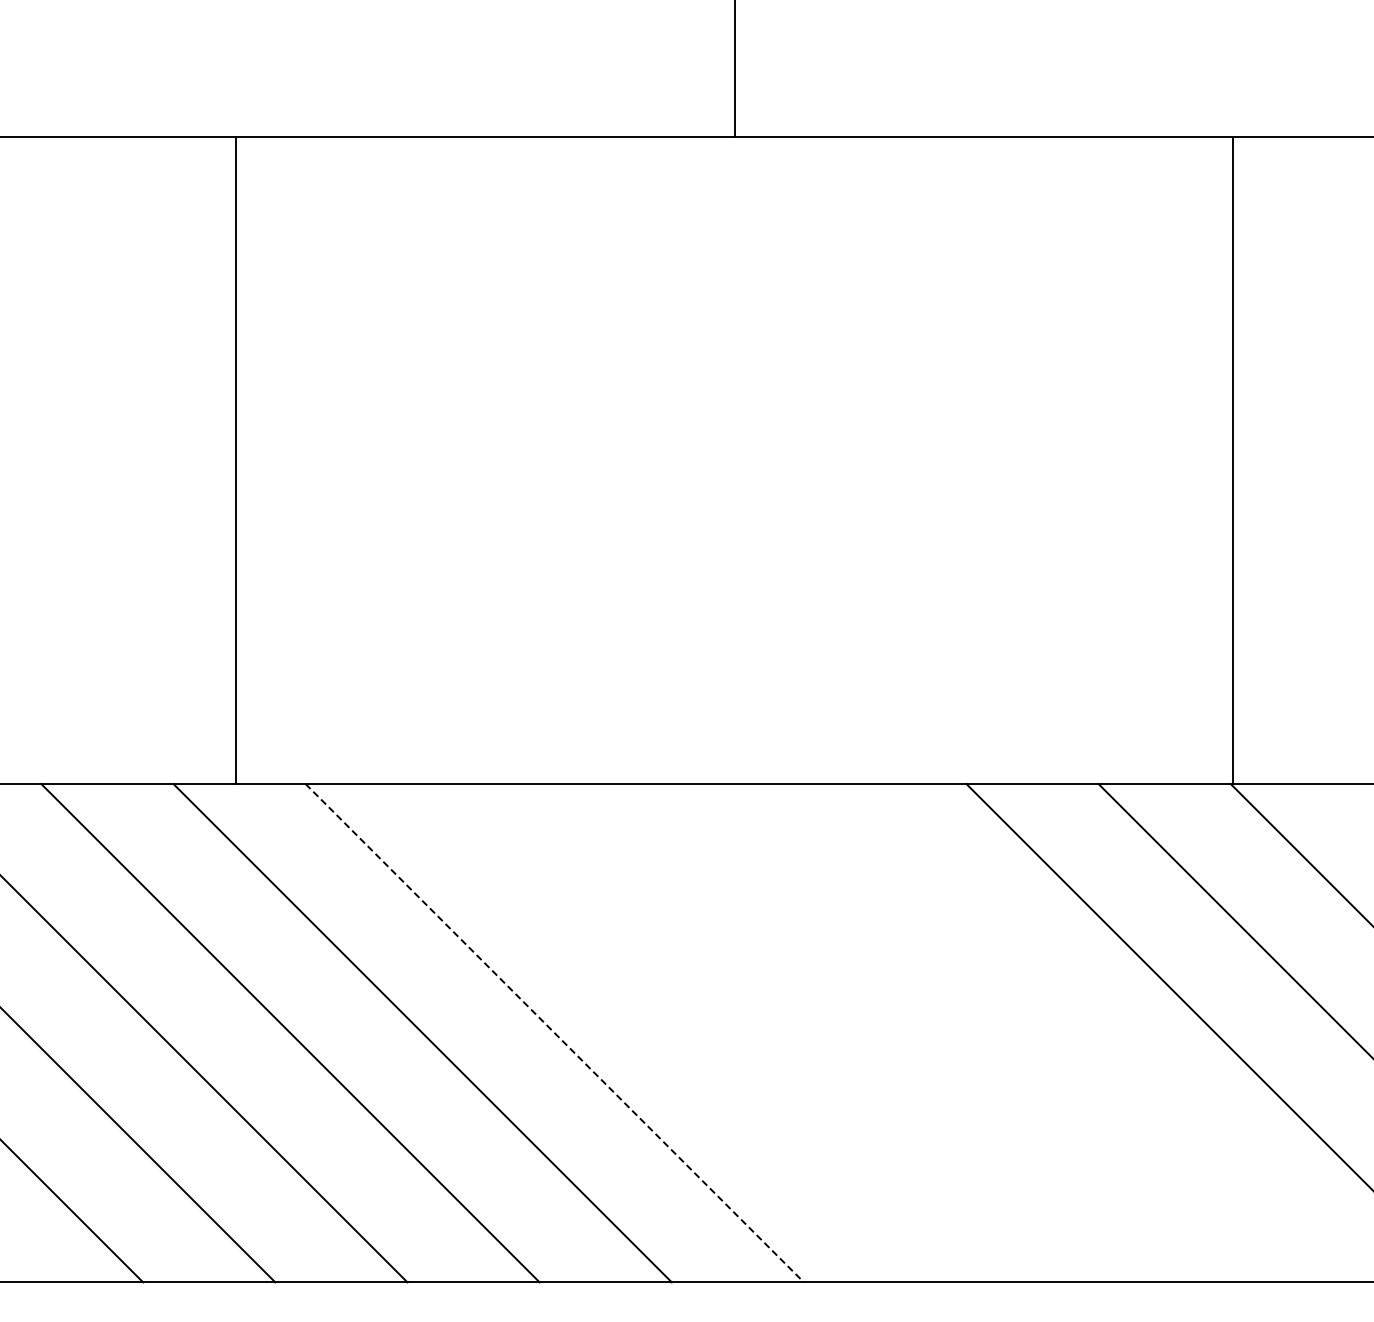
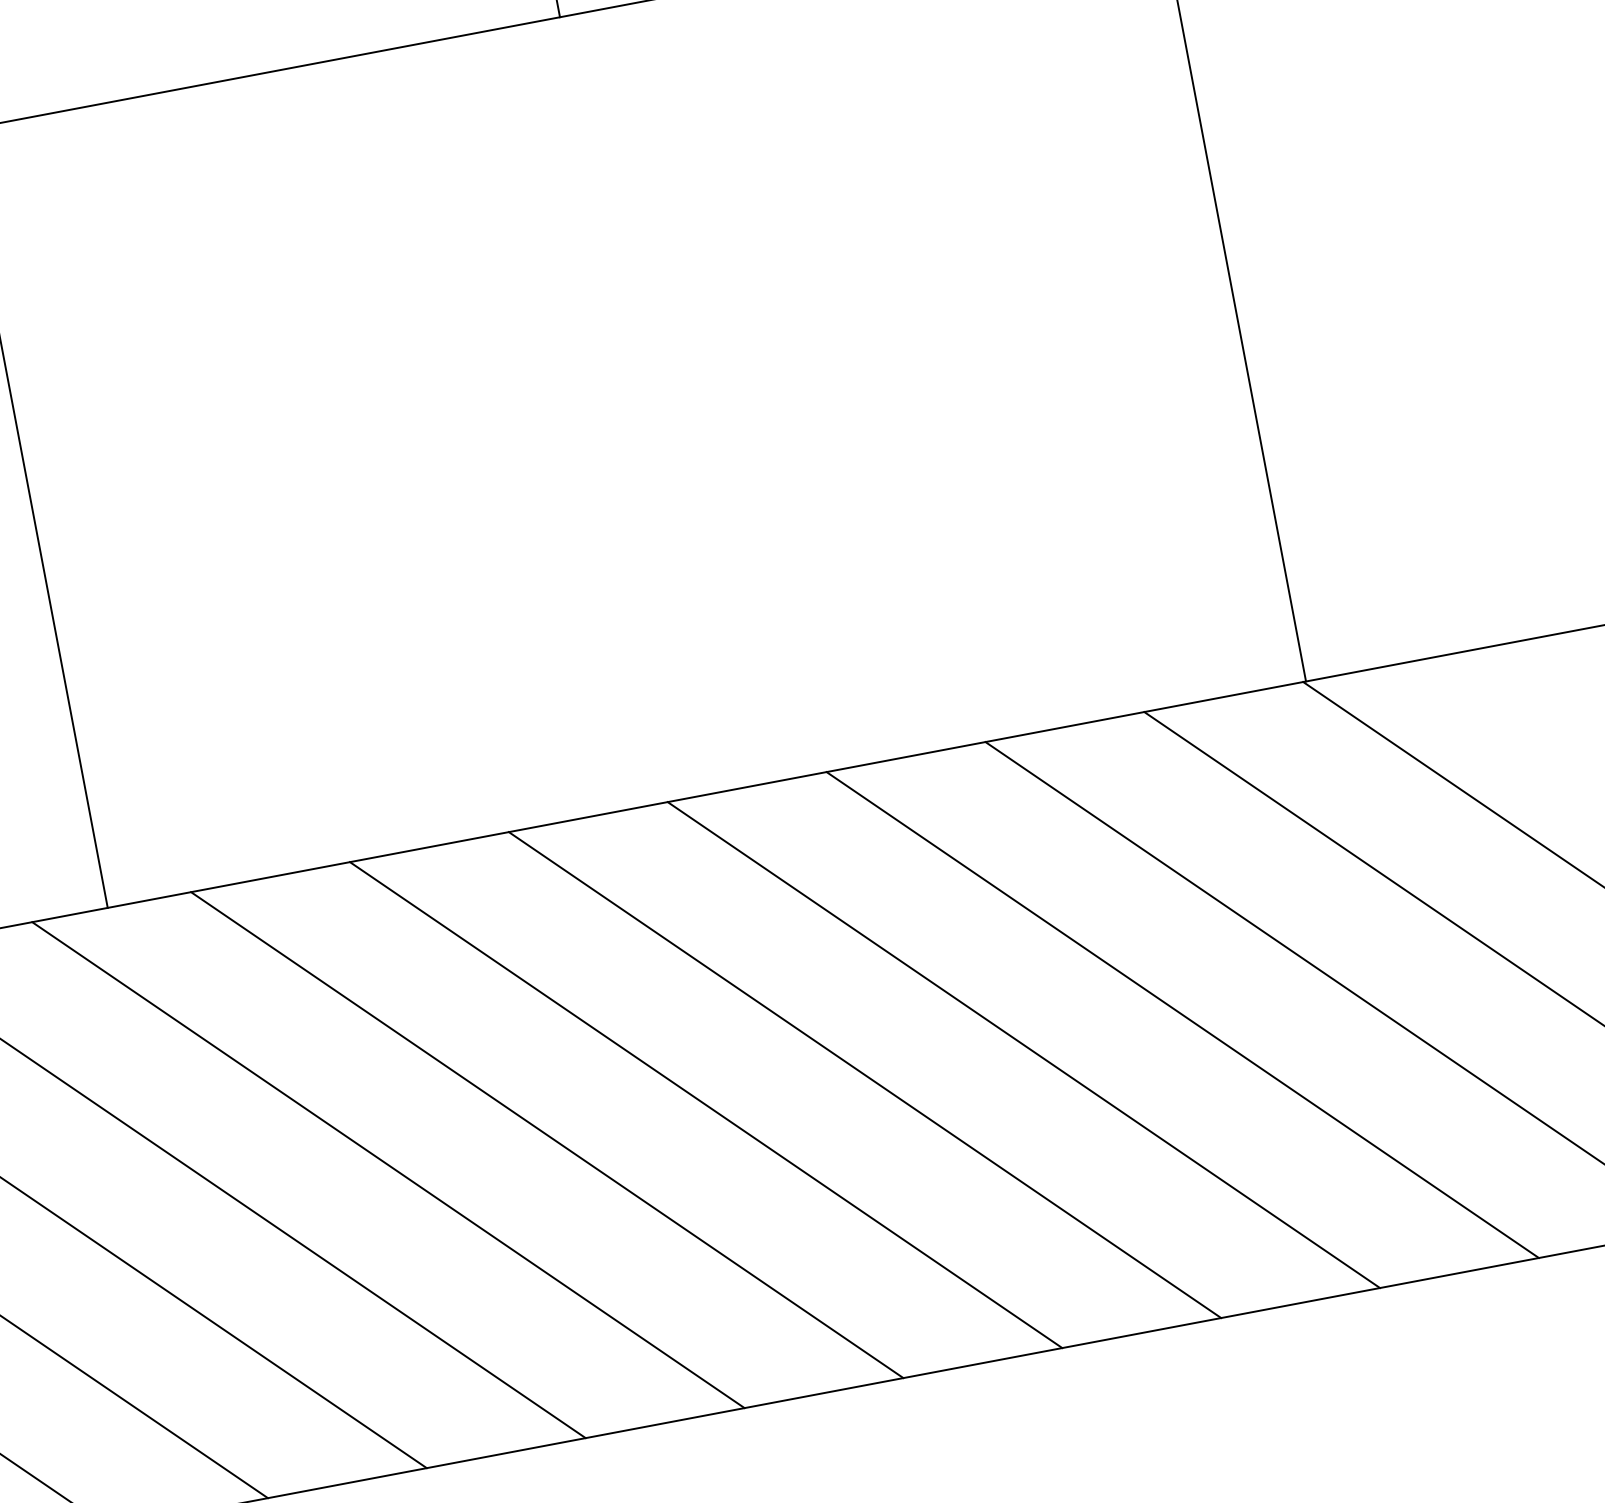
line: (686, 1032) -> (705, 1104), added
line: (818, 1032) -> (864, 1074), added
line: (951, 1032) -> (1024, 1044), added
line: (1083, 1032) -> (1182, 1014), added
line: (555, 1033) -> (548, 1135), dashed -> solid

